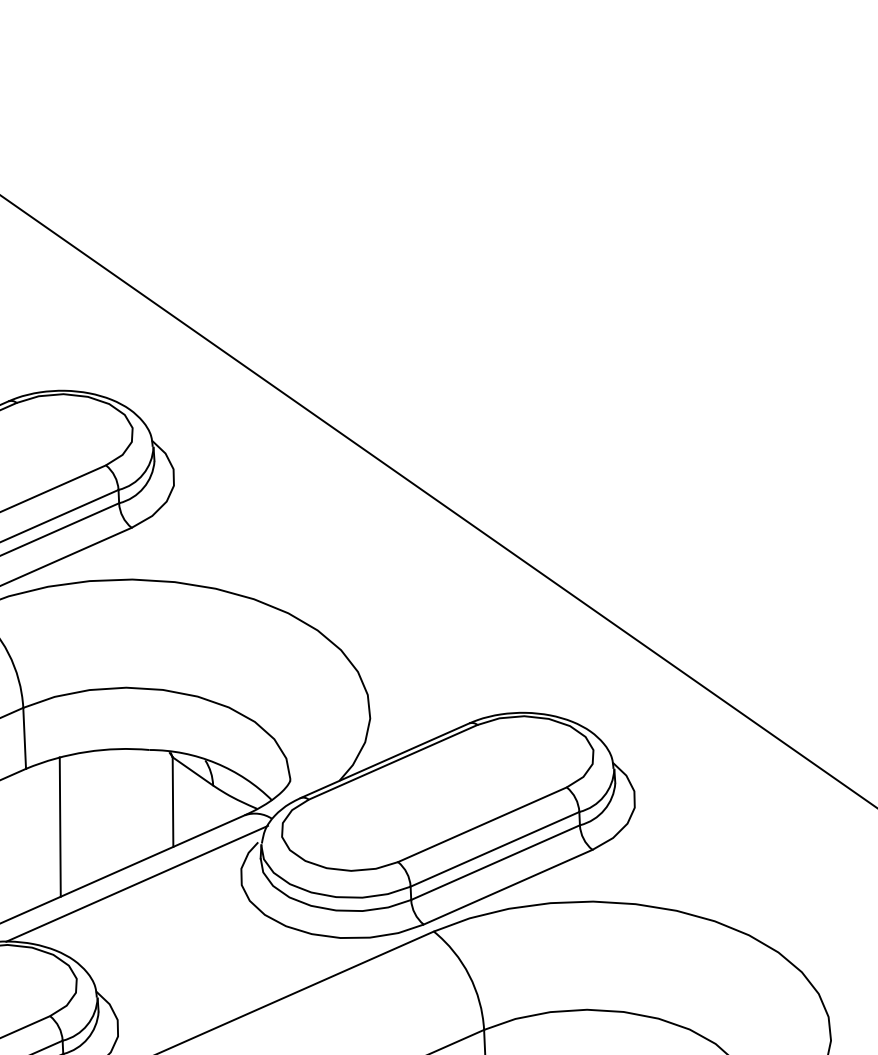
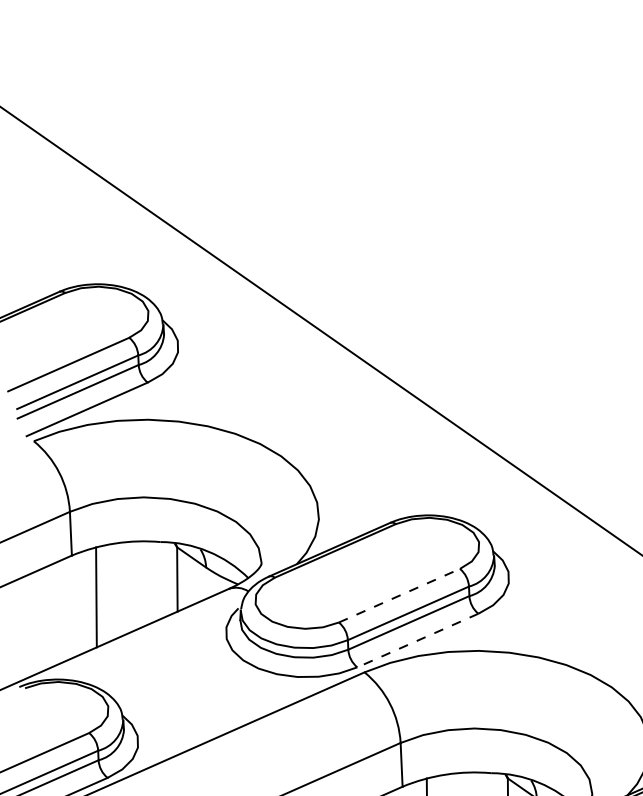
line: (482, 824) -> (399, 595), solid -> dashed
line: (136, 882) -> (151, 637), removed
line: (507, 887) -> (417, 640), solid -> dashed

